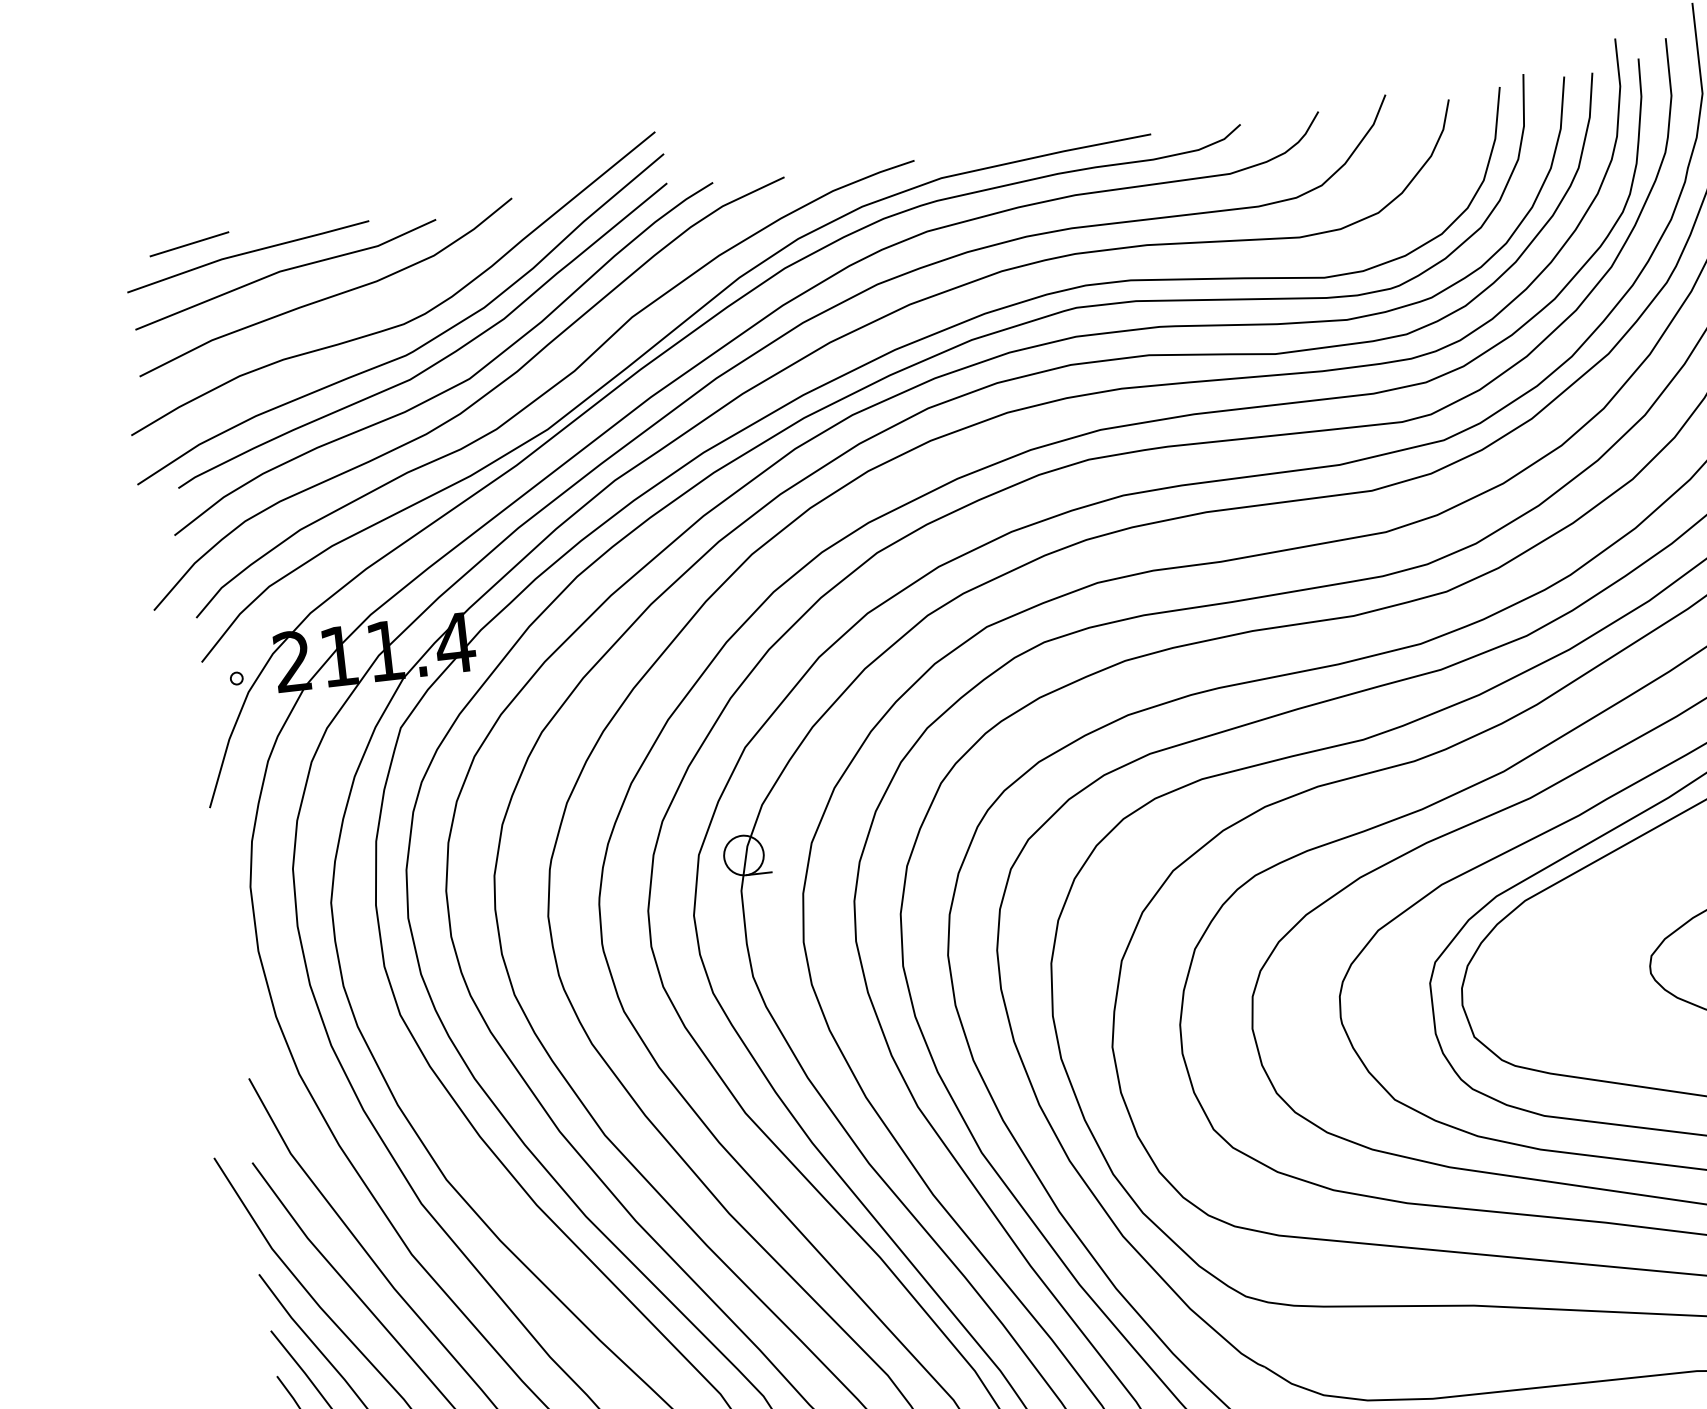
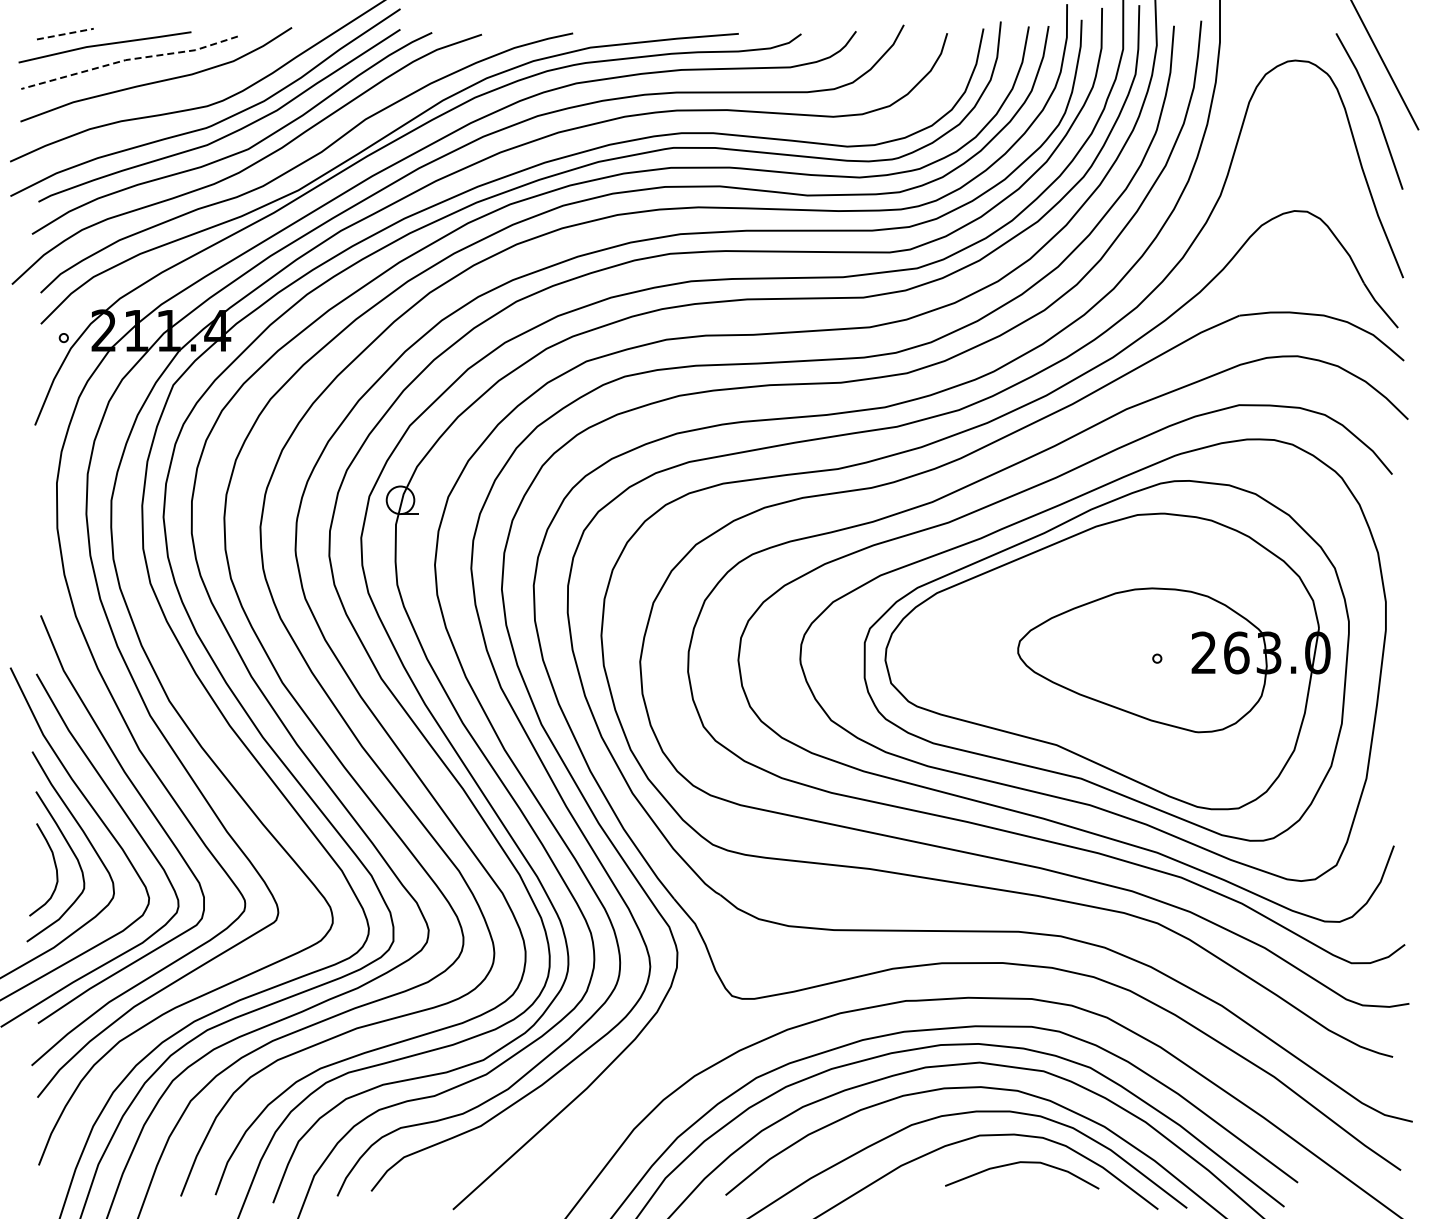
line: (189, 244) -> (65, 34), solid -> dashed
line: (283, 270) -> (128, 59), solid -> dashed

